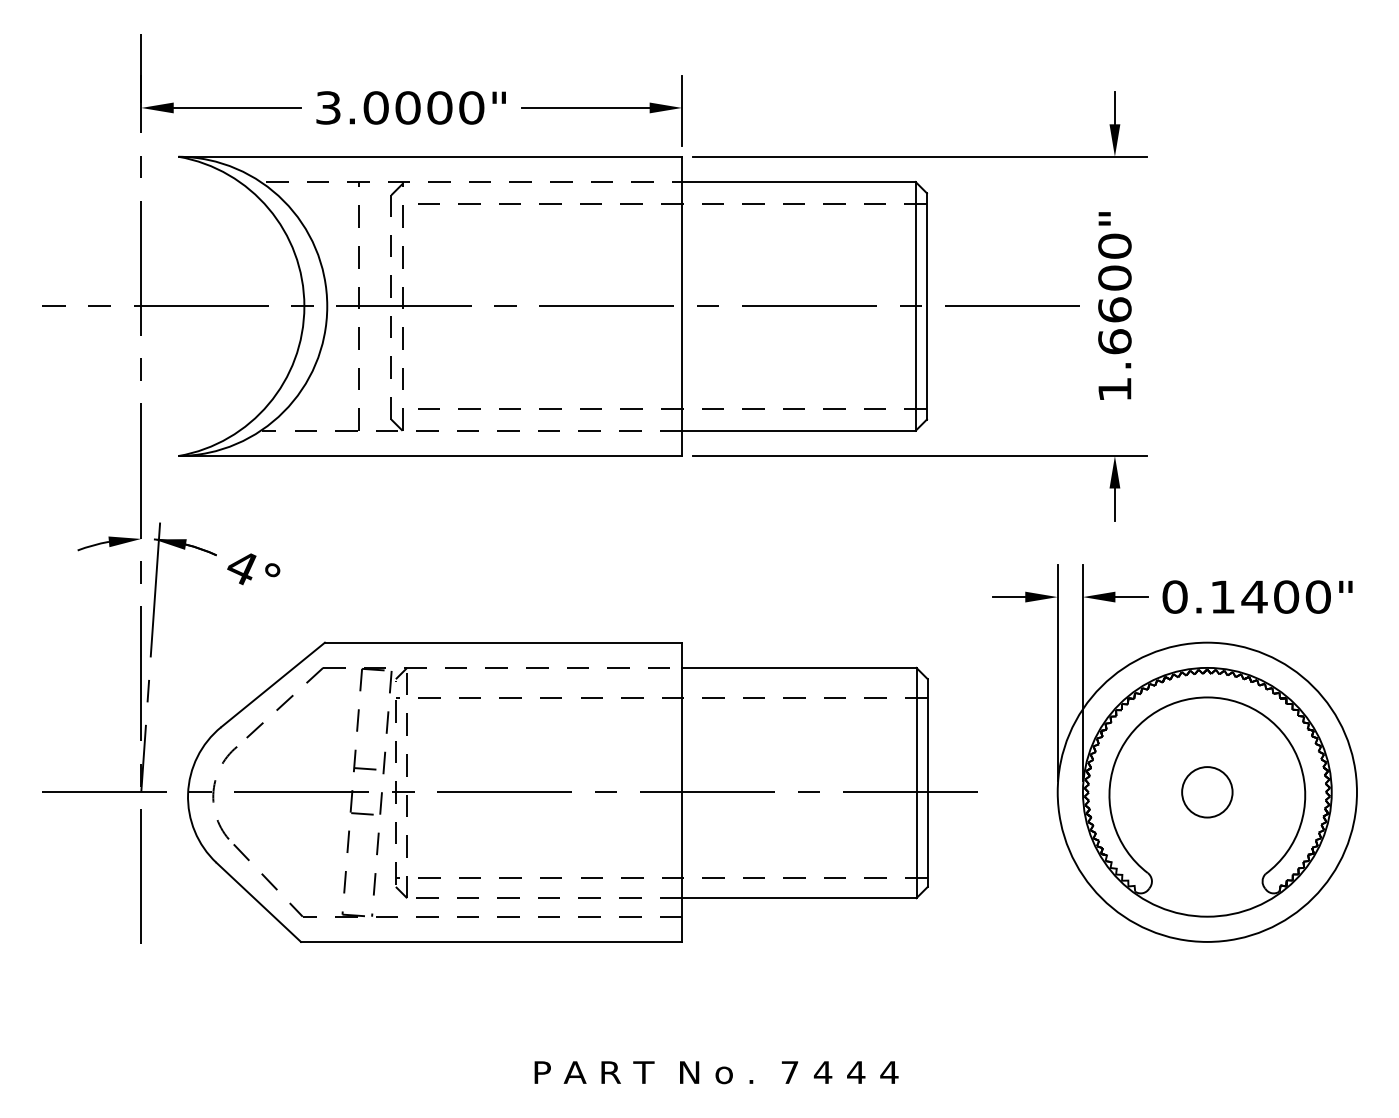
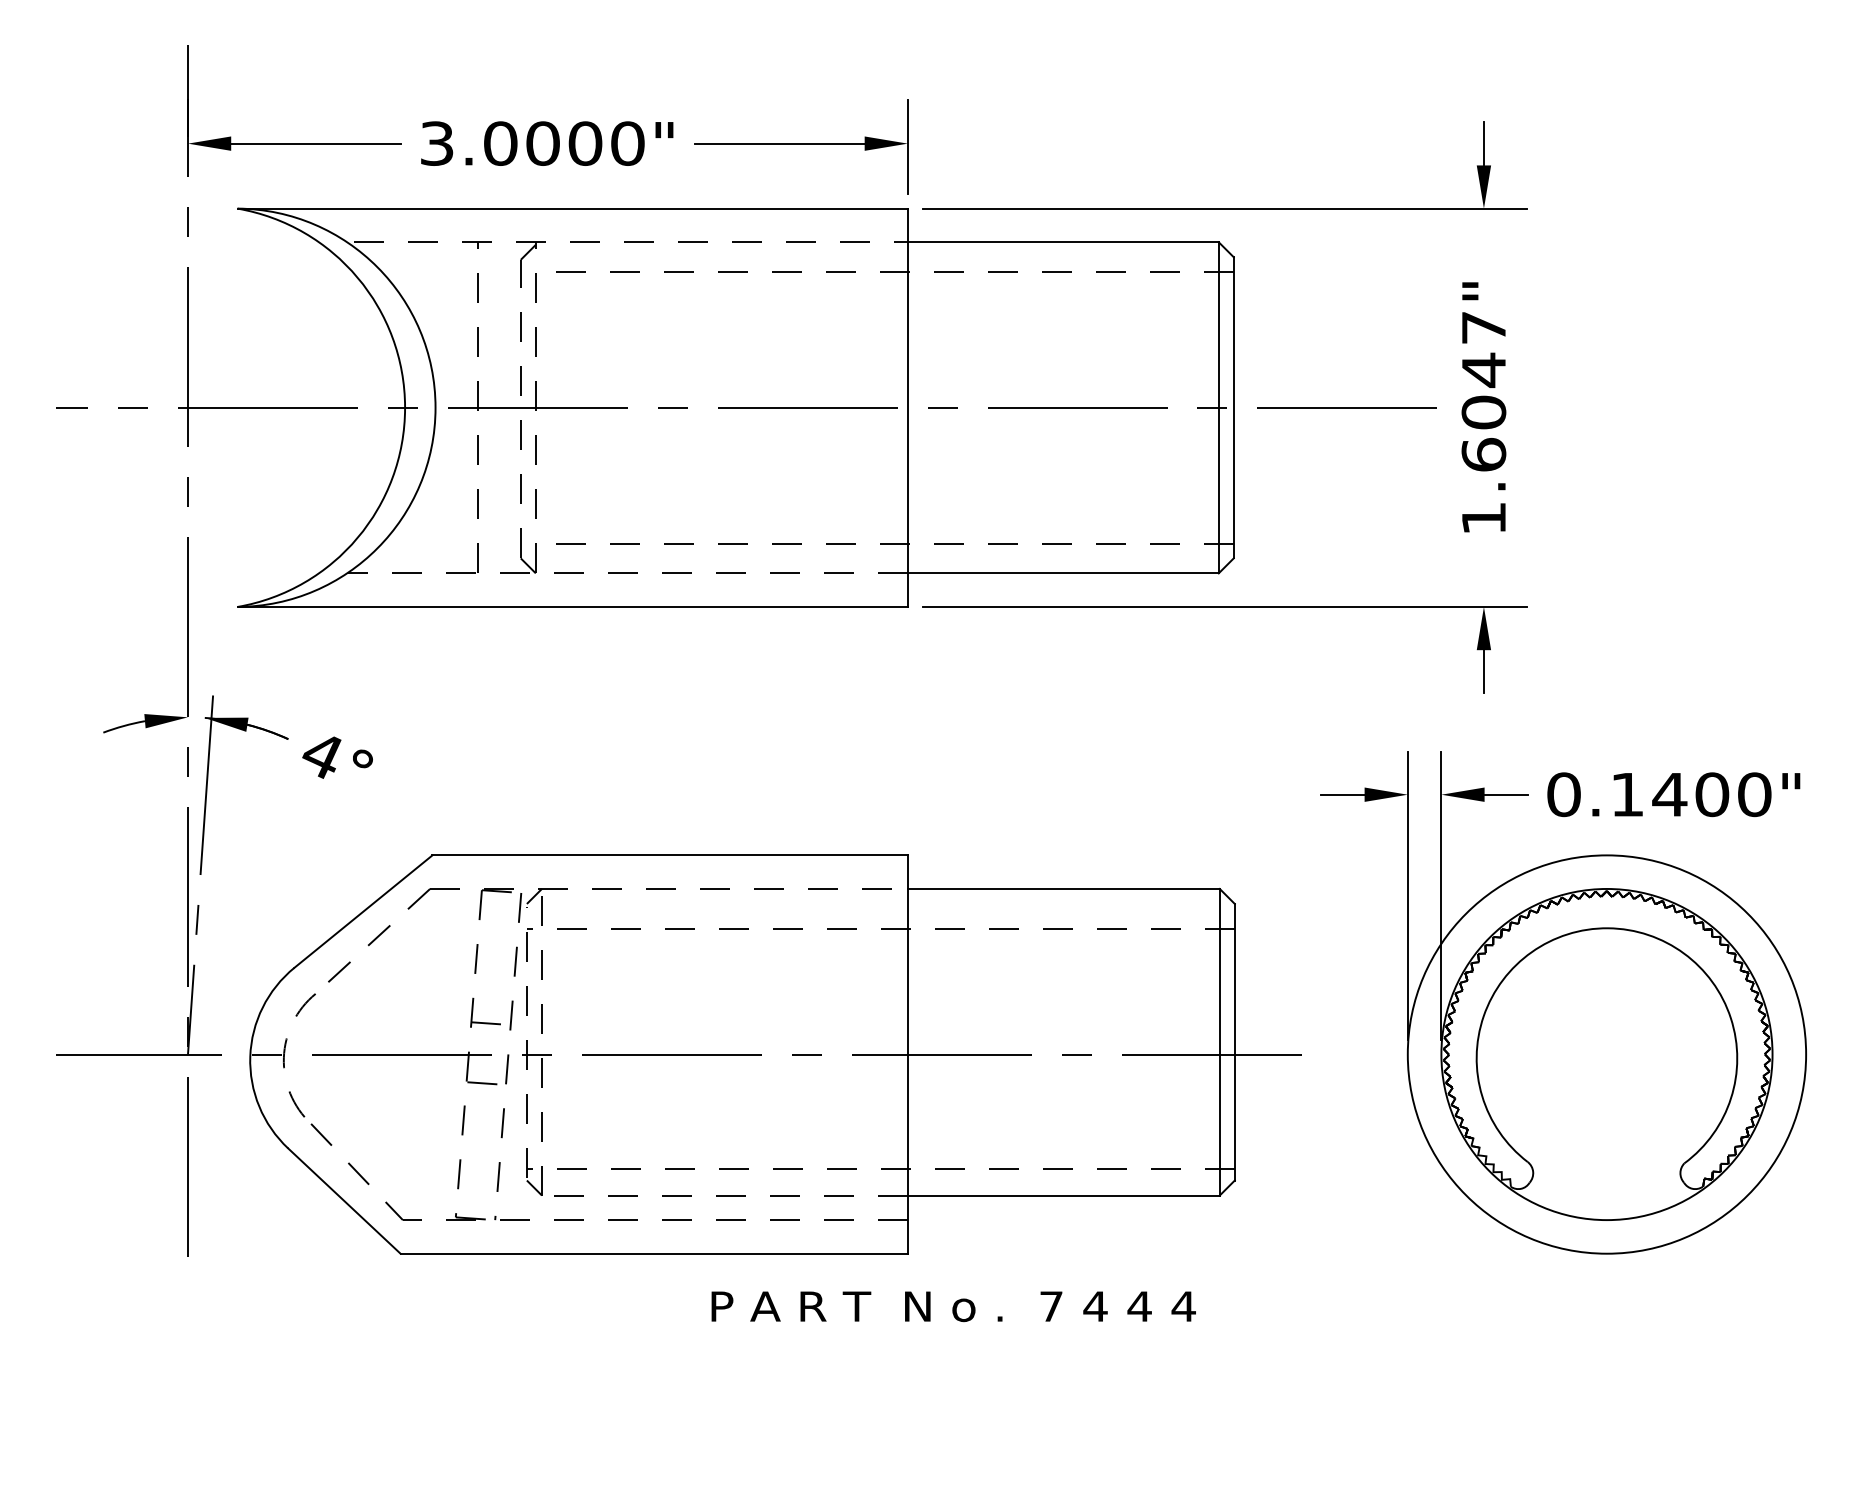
text: (1114, 278) -> (1483, 370), 1.6600" -> 1.6047"
circle: (1207, 792) -> (1606, 1054), removed
text: (716, 1072) -> (953, 1306), moved

